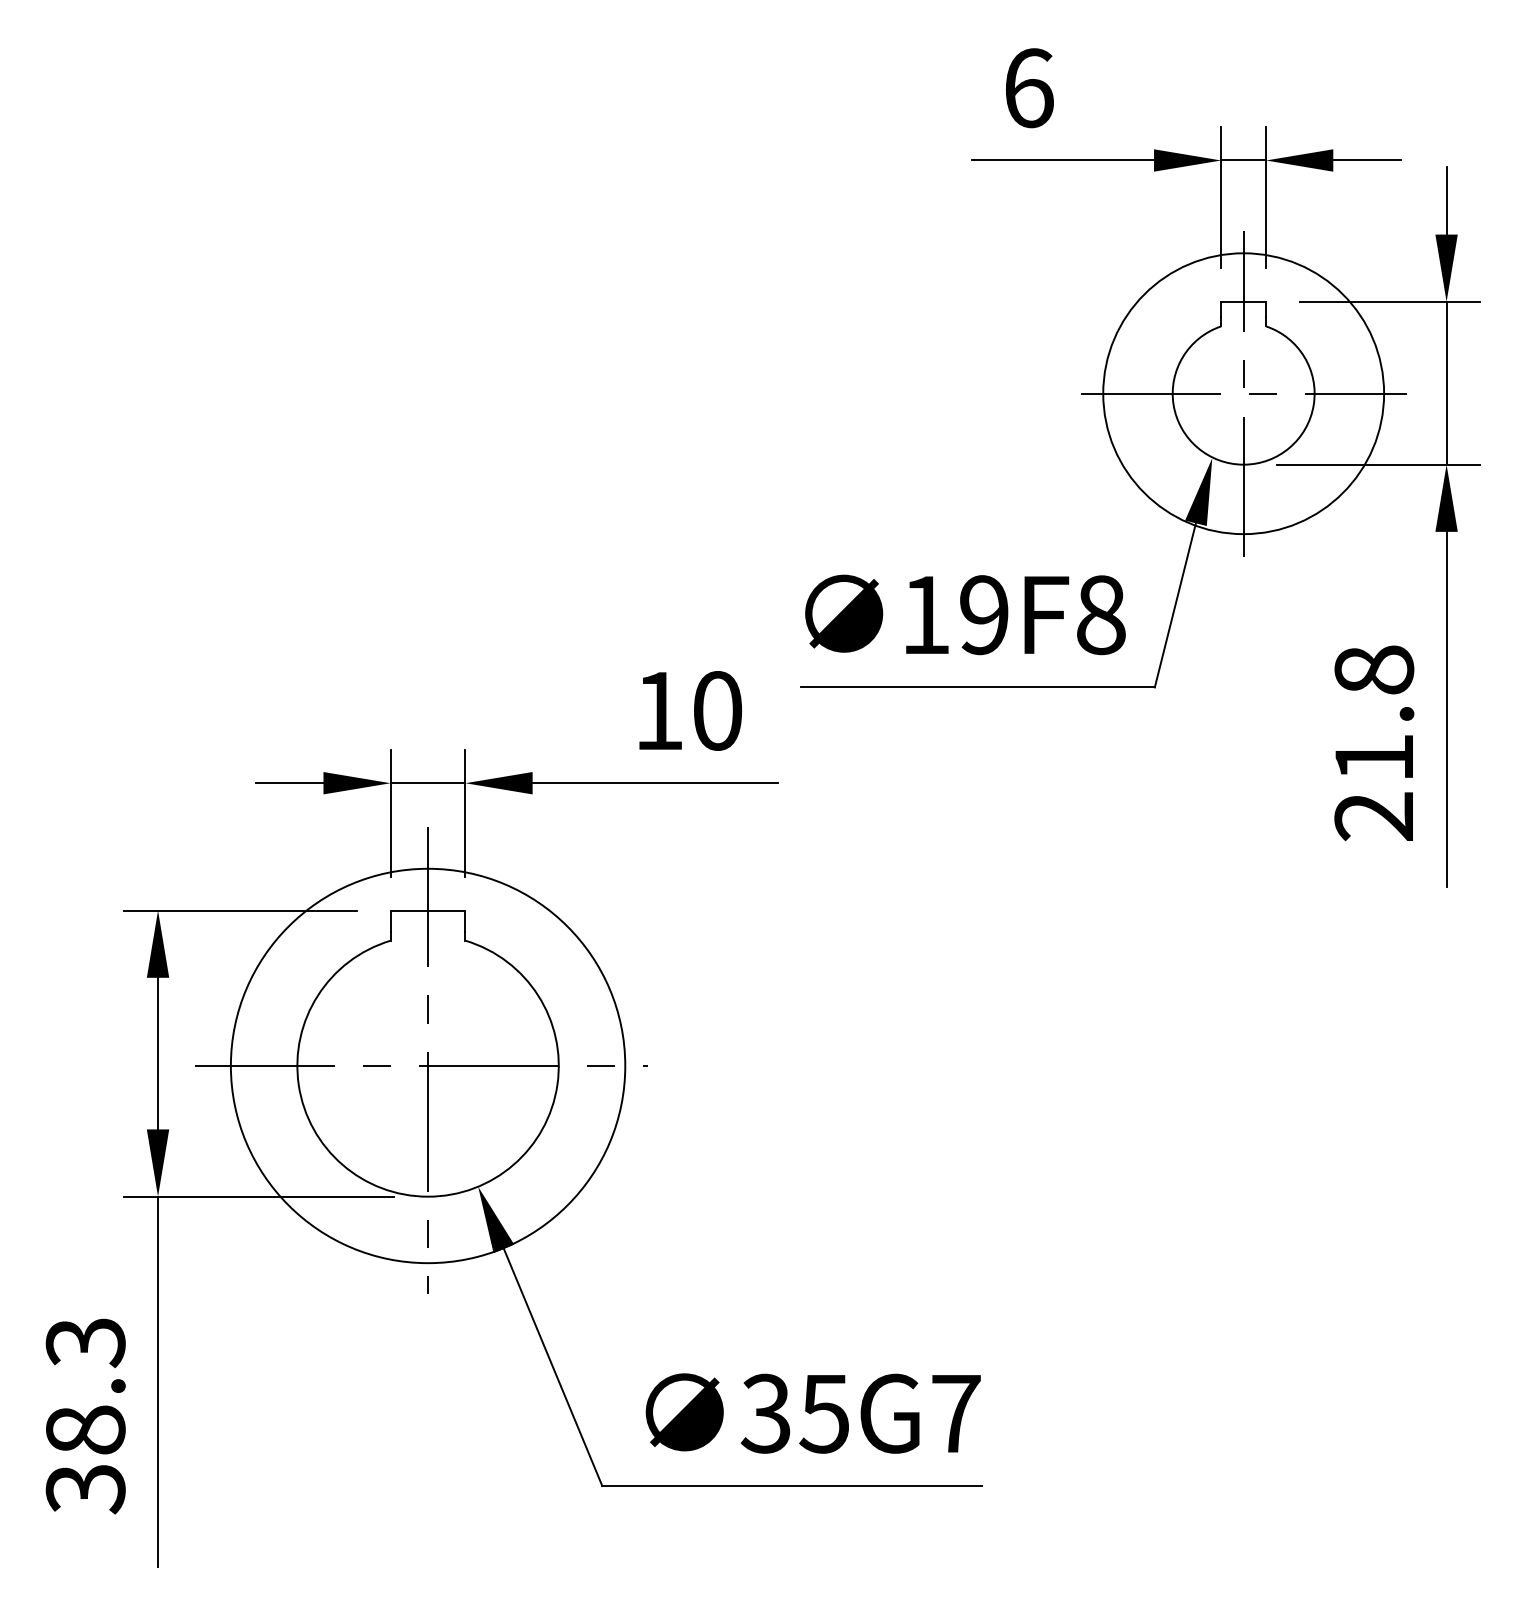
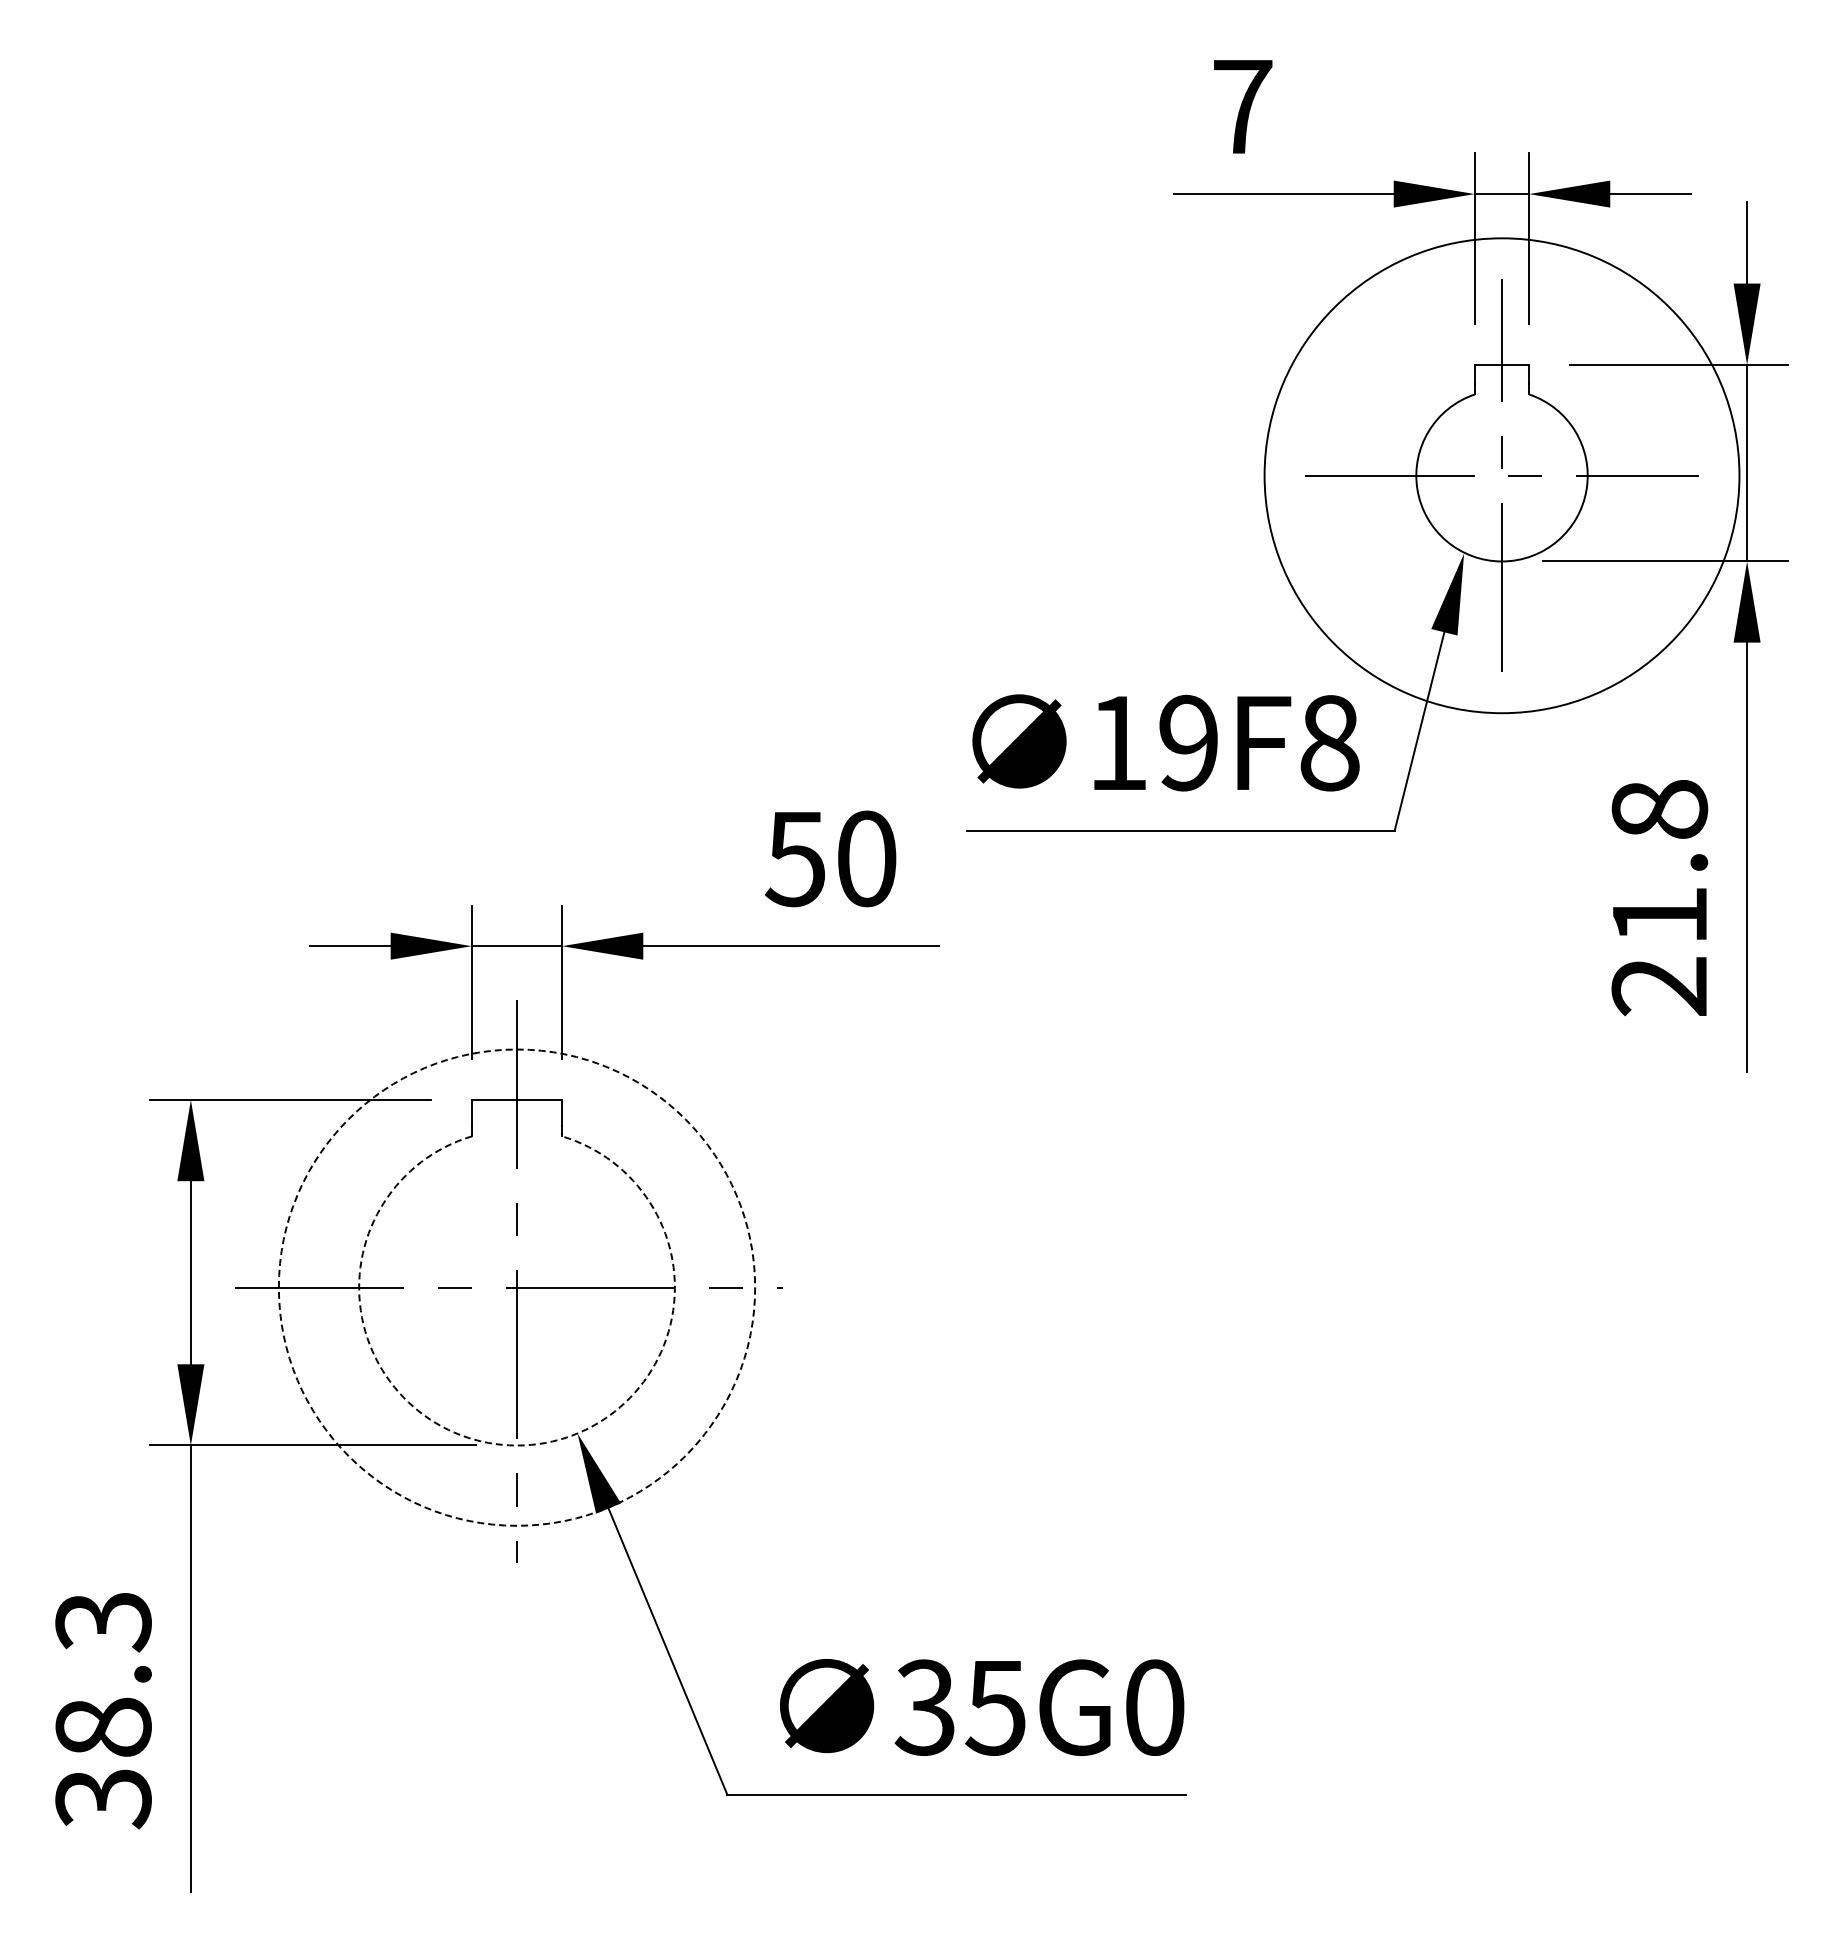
text: (1029, 87) -> (1243, 106), 6 -> 7
circle: (1243, 393) -> (1501, 475), size x1.4
text: (657, 711) -> (794, 859), 10 -> 50
circle: (427, 1065) -> (516, 1287), solid -> dashed
arc: (428, 1196) -> (517, 1445), solid -> dashed
text: (956, 1413) -> (1155, 1707), 35G7 -> 35G0

